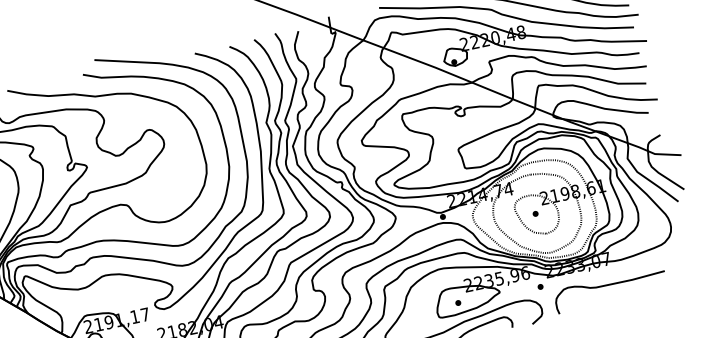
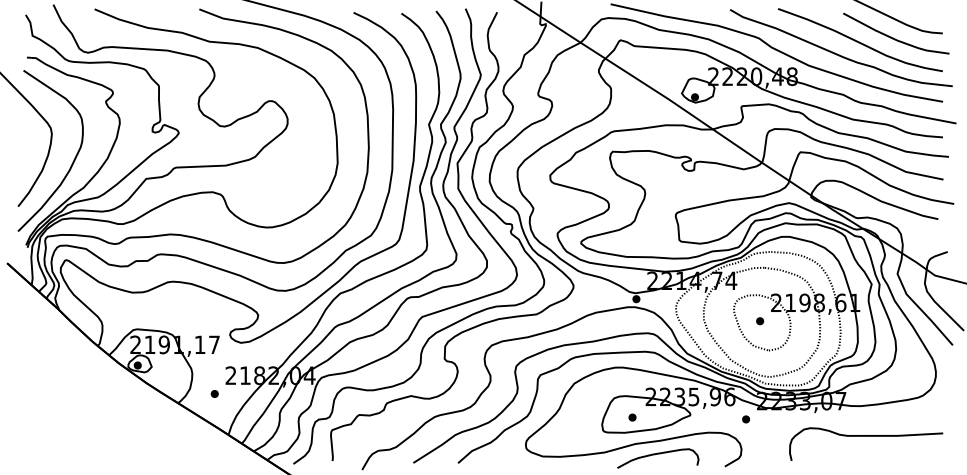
curve: (609, 285) -> (866, 436), moved

